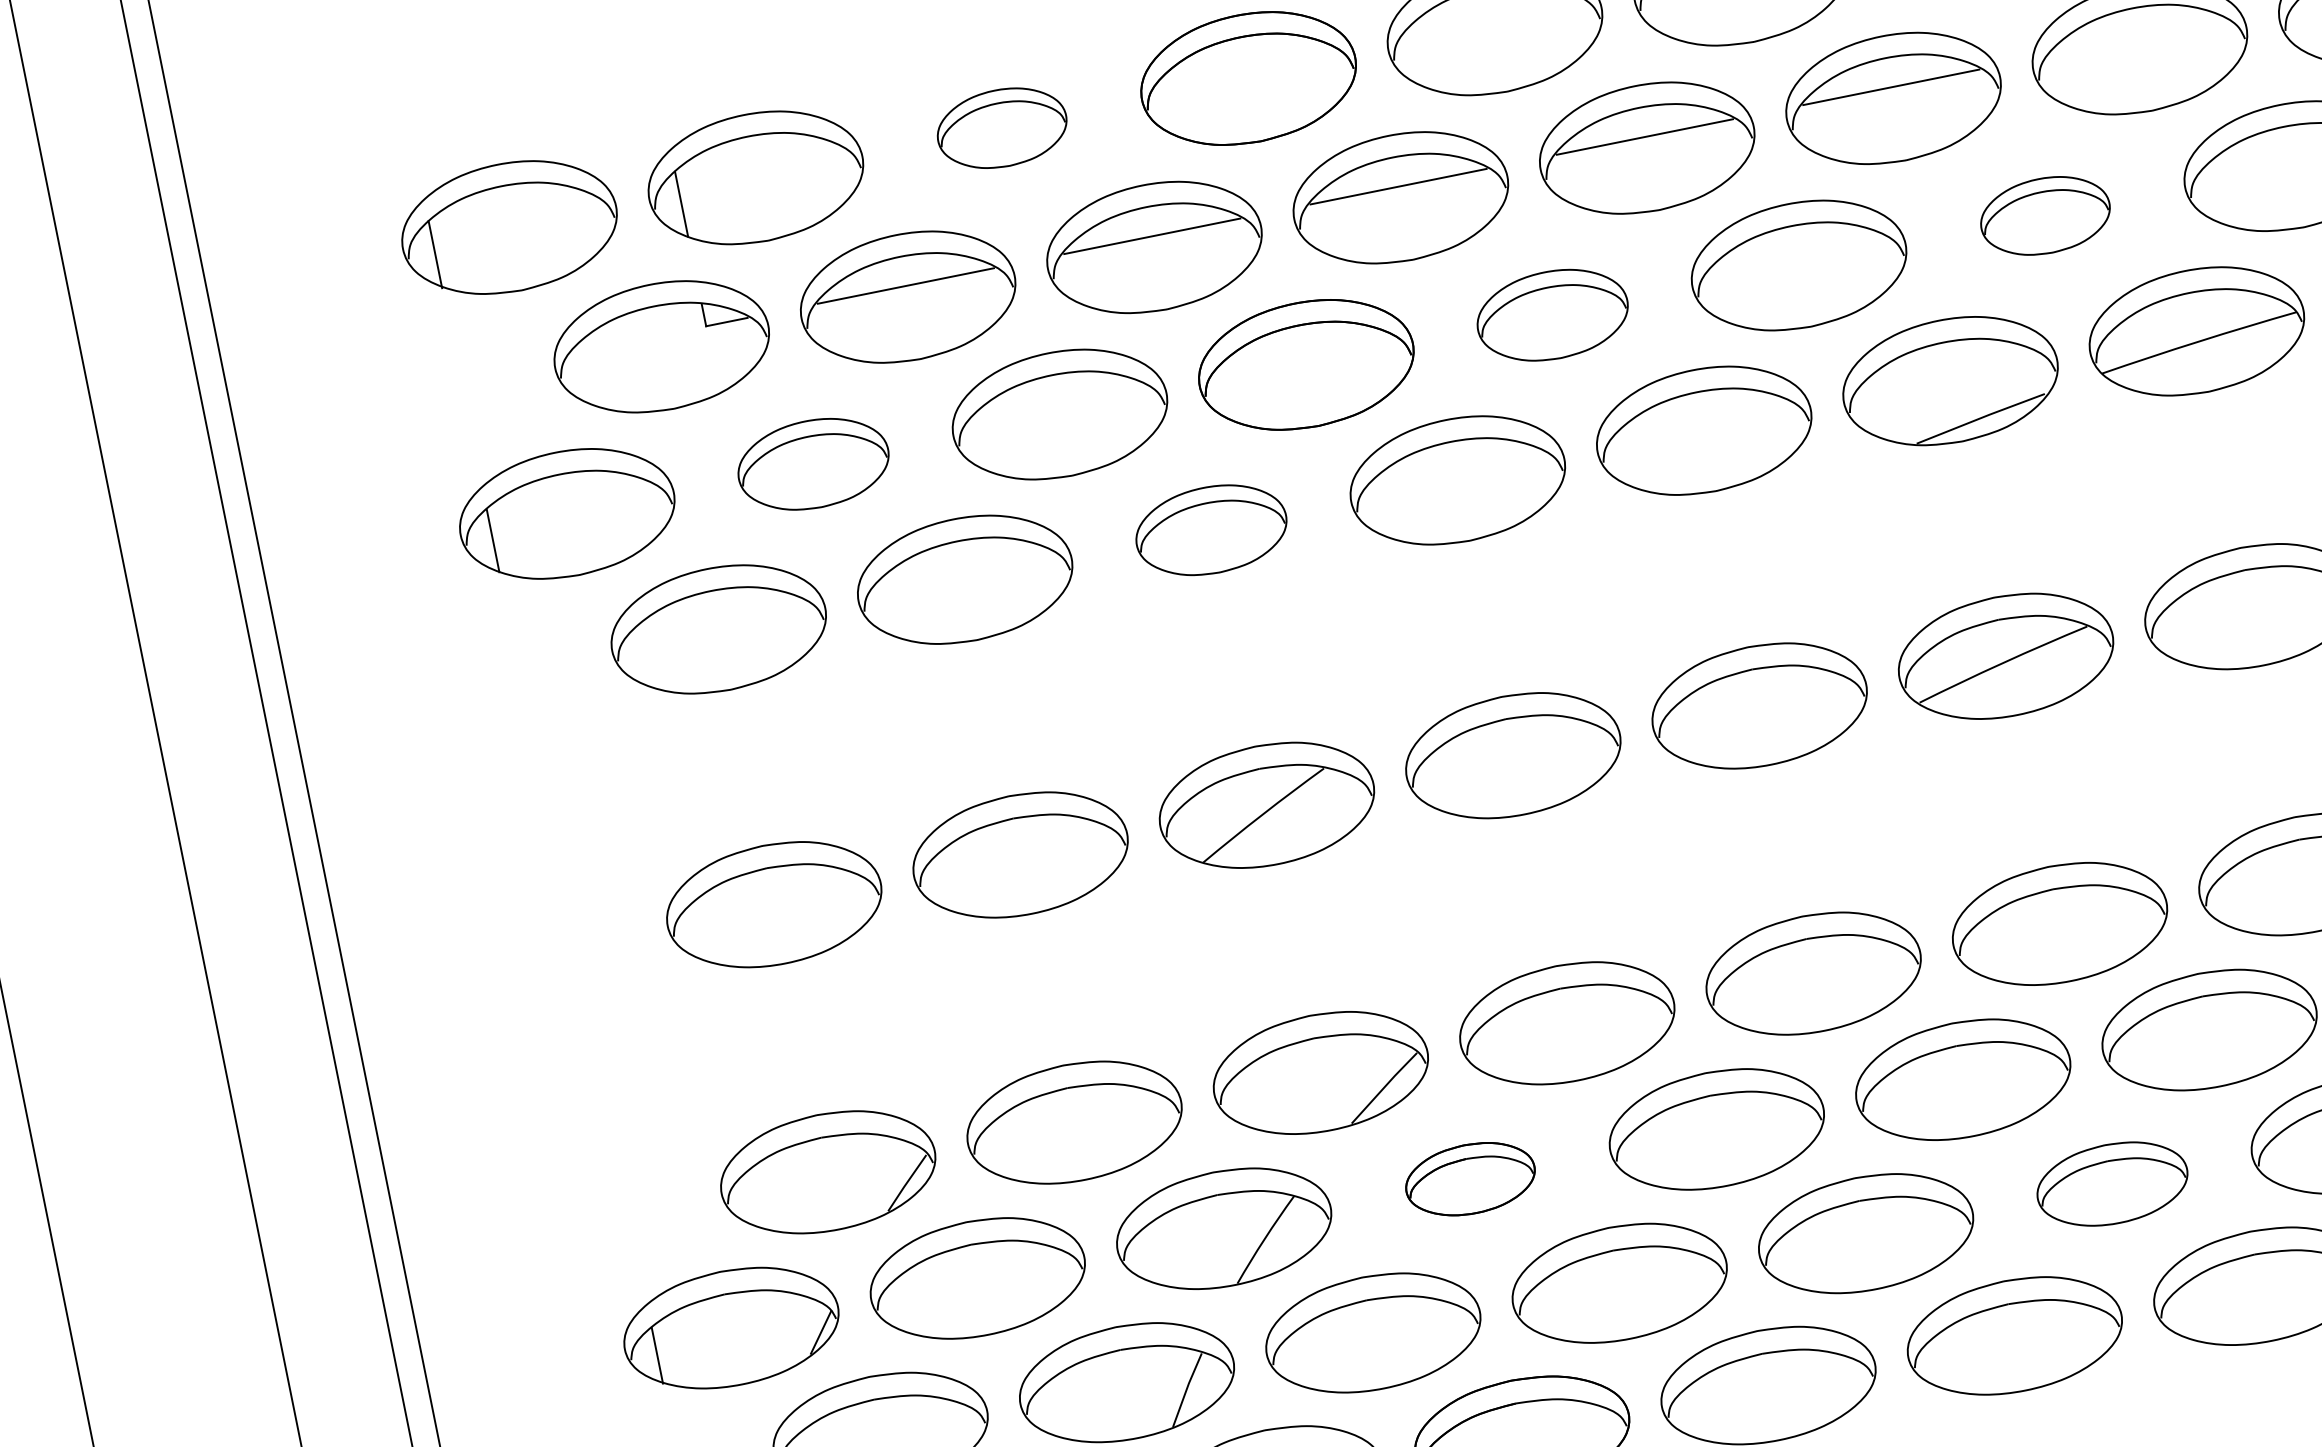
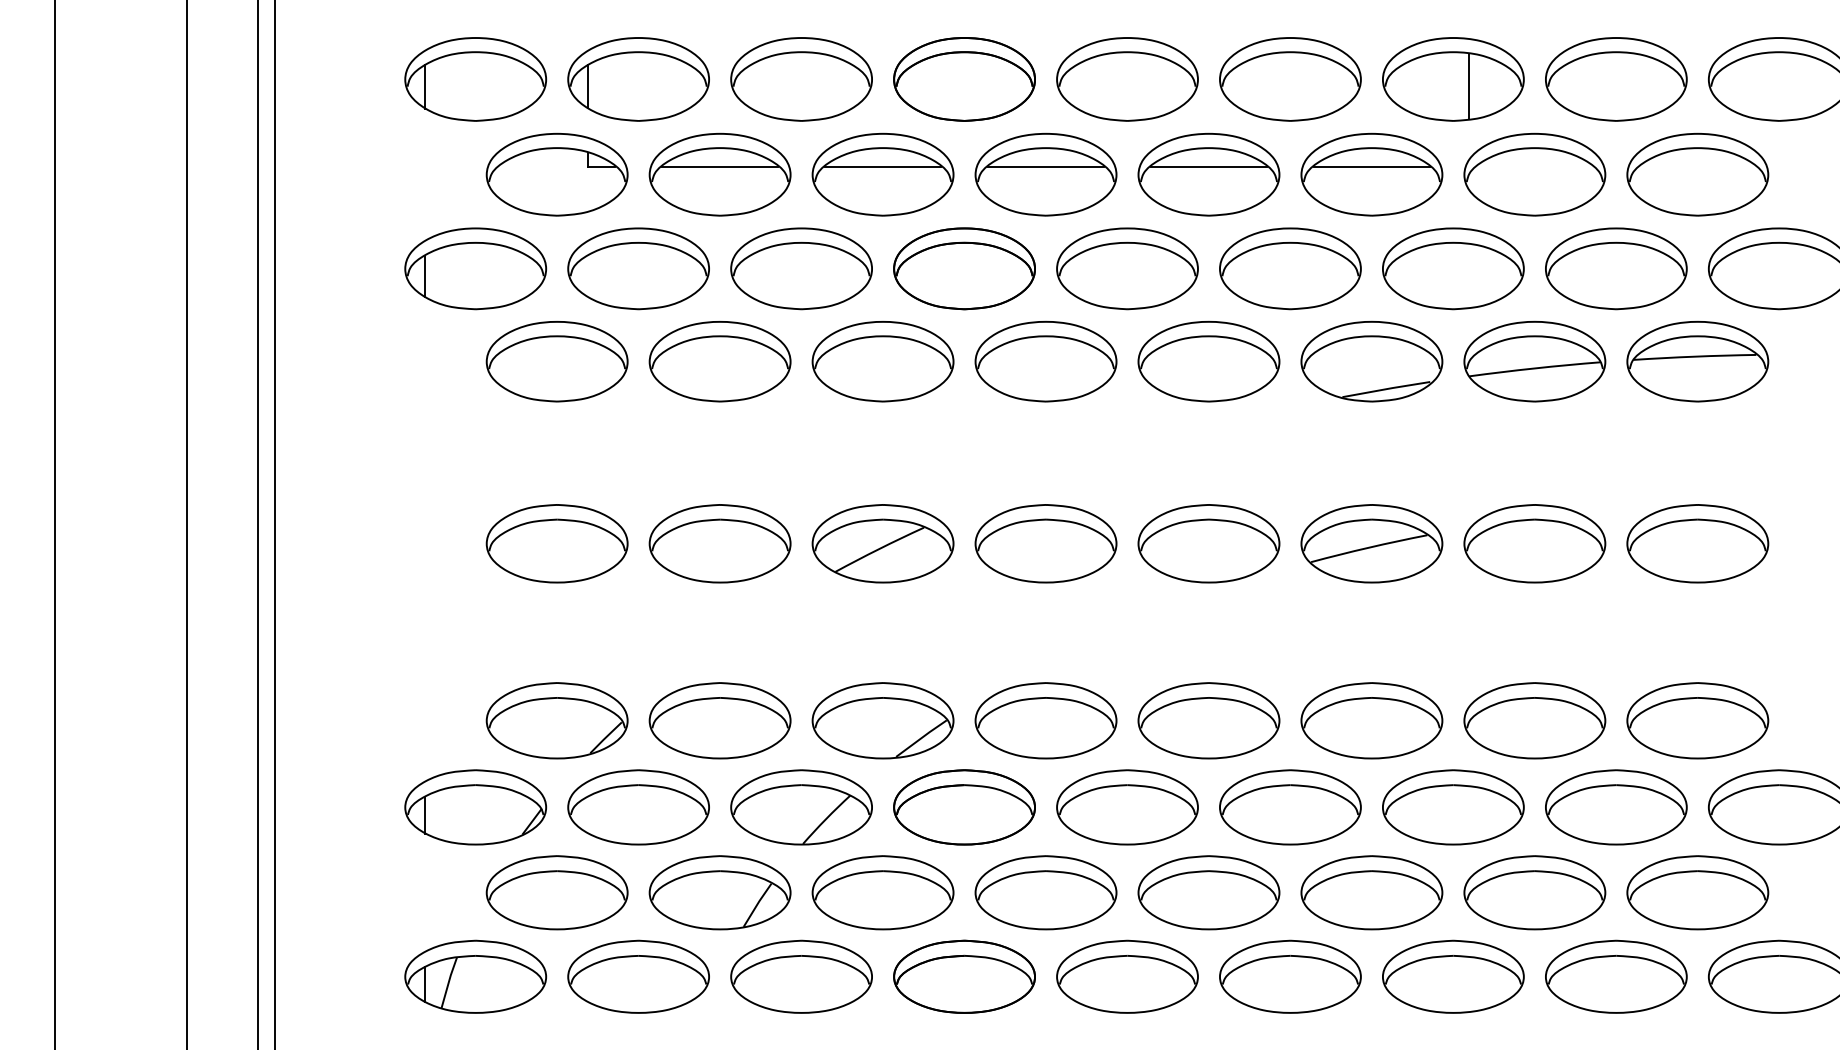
part: (1002, 128) -> (801, 79), size x1.67
part: (2045, 215) -> (1453, 268), size x1.67
part: (1552, 314) -> (1127, 268), size x1.43
part: (813, 463) -> (638, 268), size x1.43
part: (1210, 529) -> (882, 361), size x1.43
part: (1470, 1179) -> (964, 807), size x1.67
part: (2111, 1183) -> (1371, 892), size x1.43

